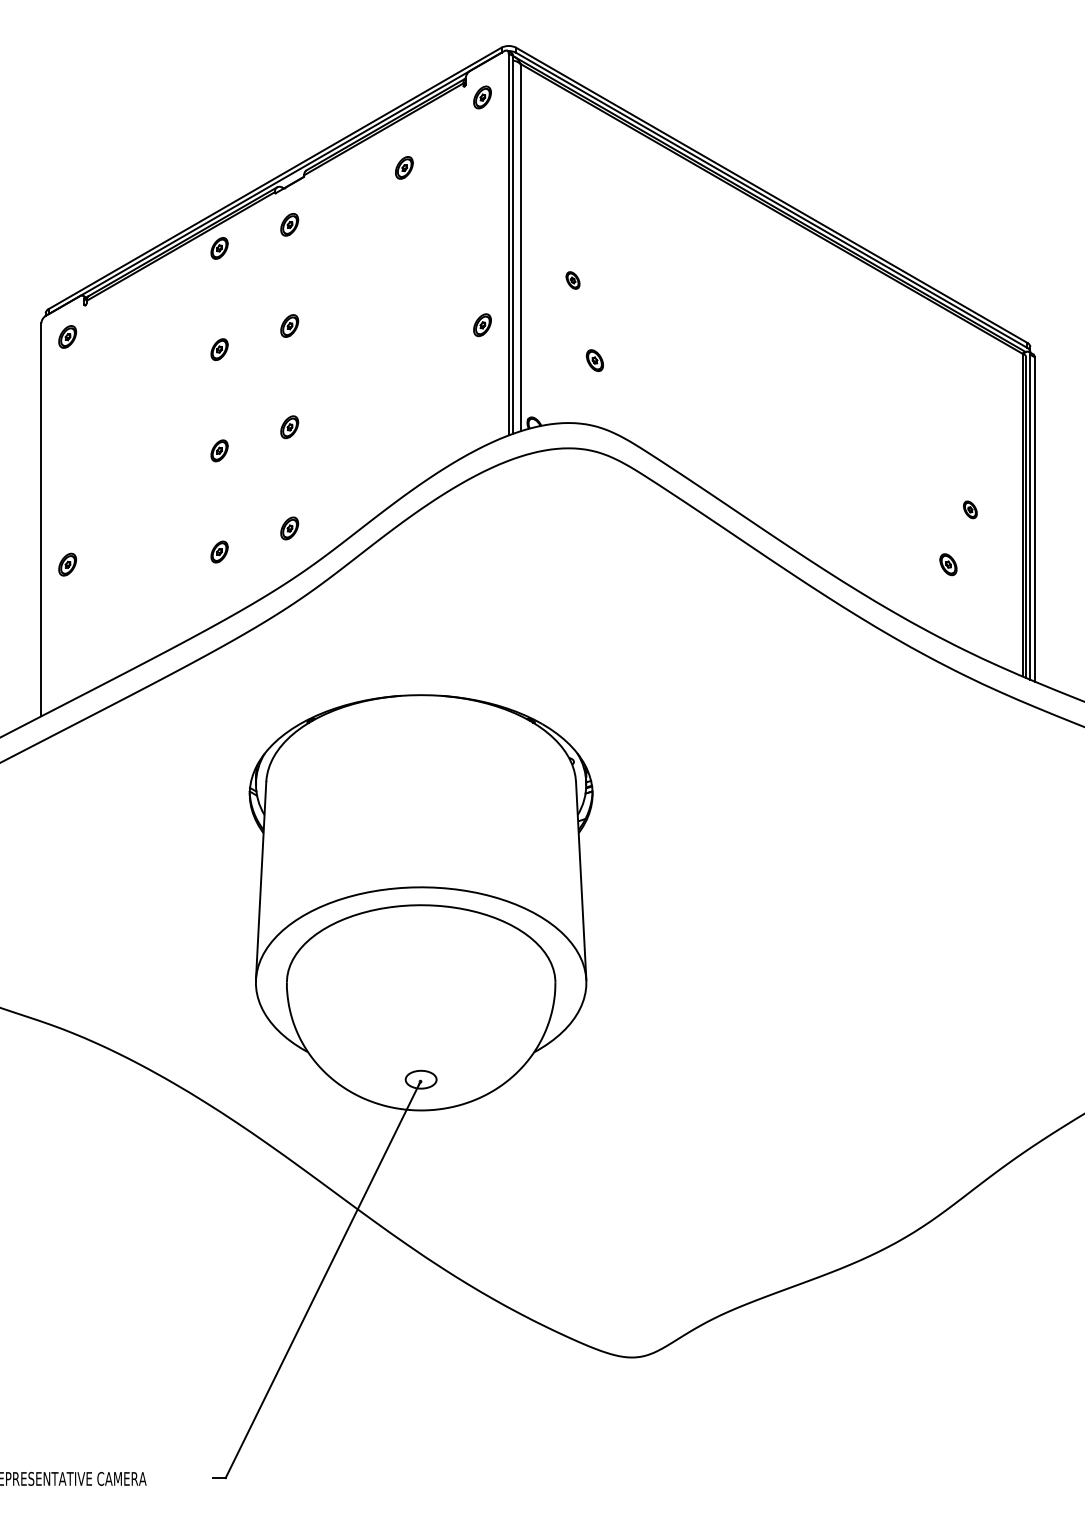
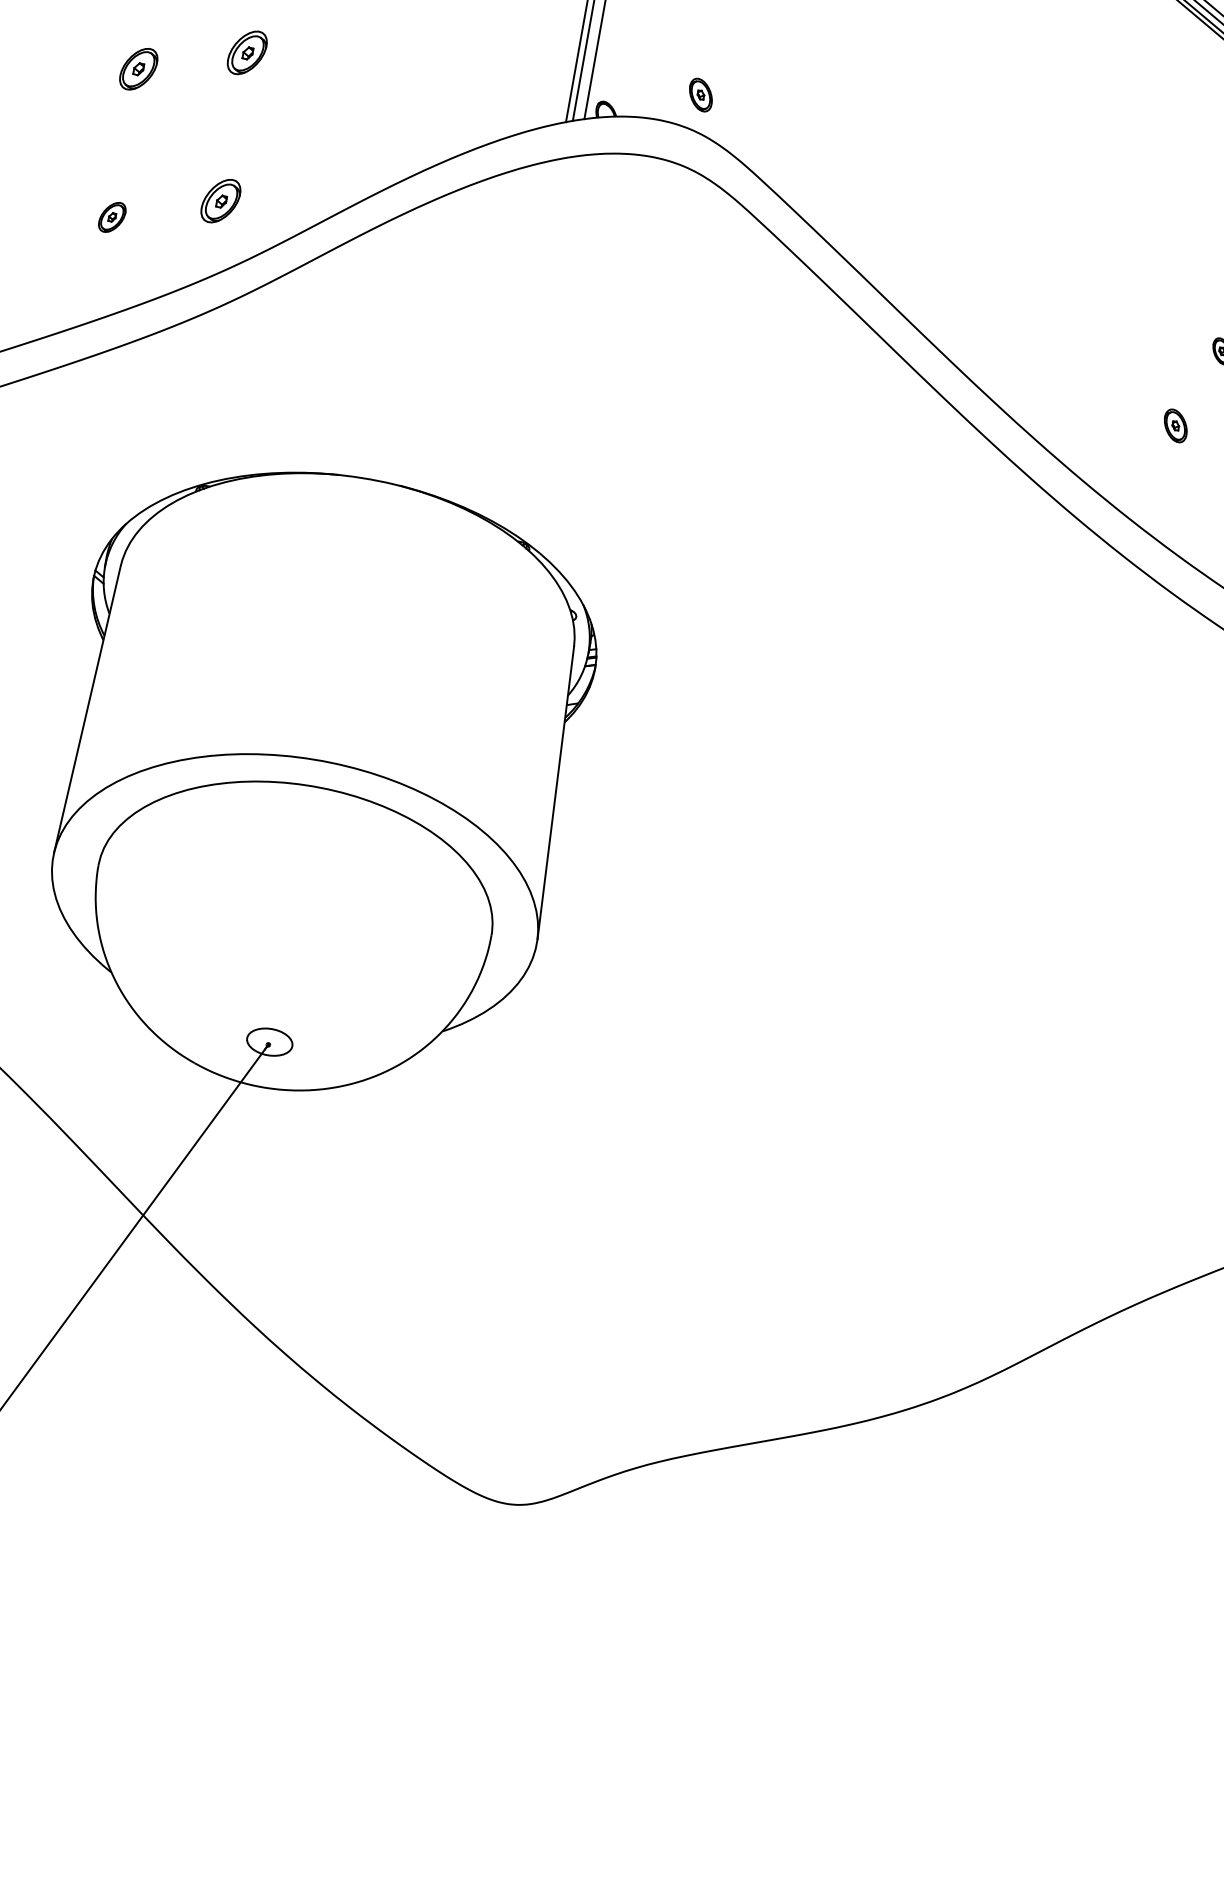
part: (594, 360) -> (700, 94), moved
part: (289, 427) -> (247, 53), size x1.4
part: (219, 450) -> (138, 68), size x1.4
part: (289, 528) -> (220, 201), size x1.4

